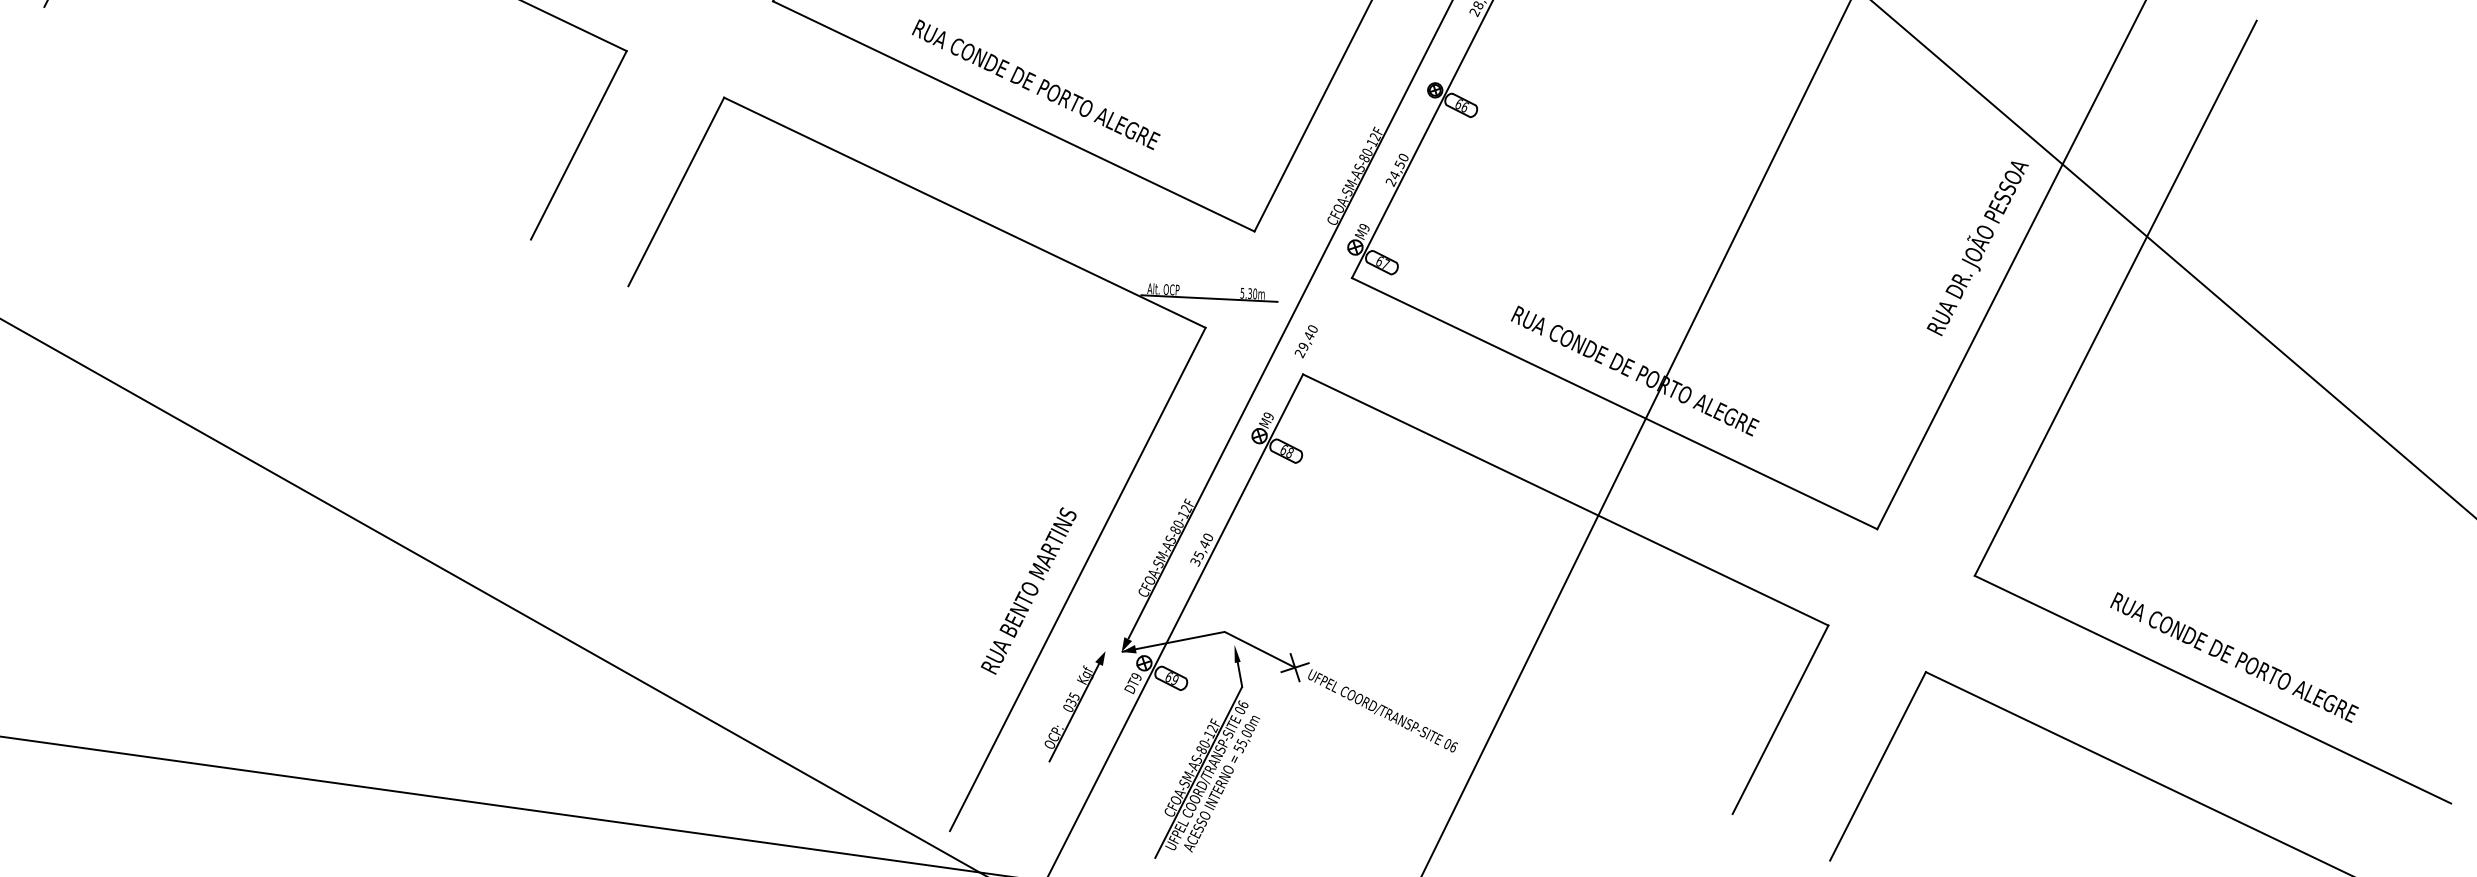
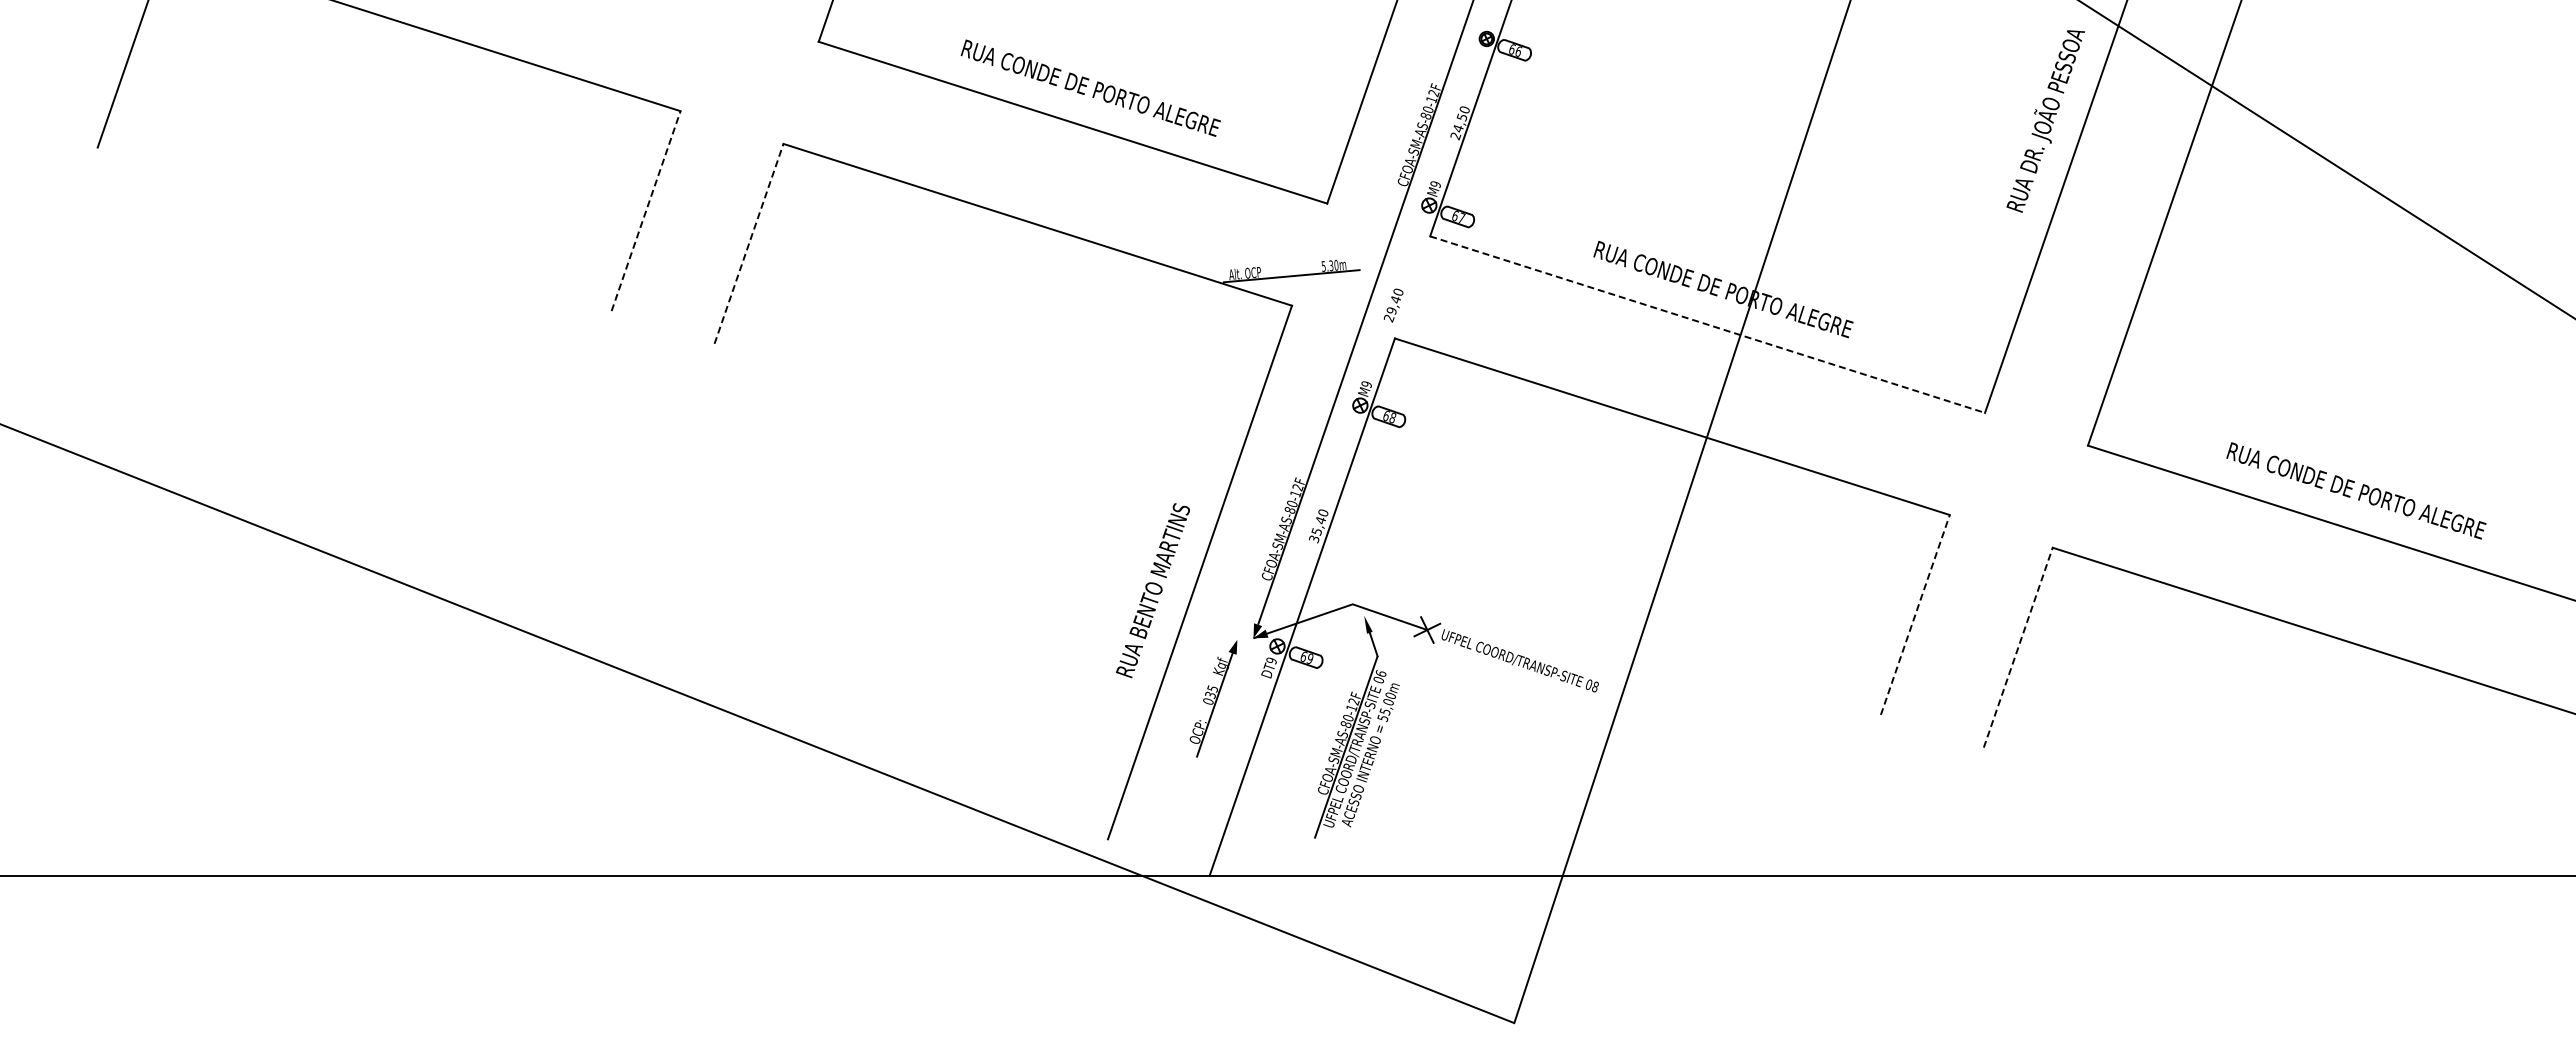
line: (579, 145) -> (646, 211), solid -> dashed
line: (676, 191) -> (749, 243), solid -> dashed
line: (1615, 403) -> (1708, 324), solid -> dashed
line: (1780, 719) -> (1915, 614), solid -> dashed
text: (1453, 746) -> (1595, 686), 06 -> 08
line: (1878, 766) -> (2018, 647), solid -> dashed

